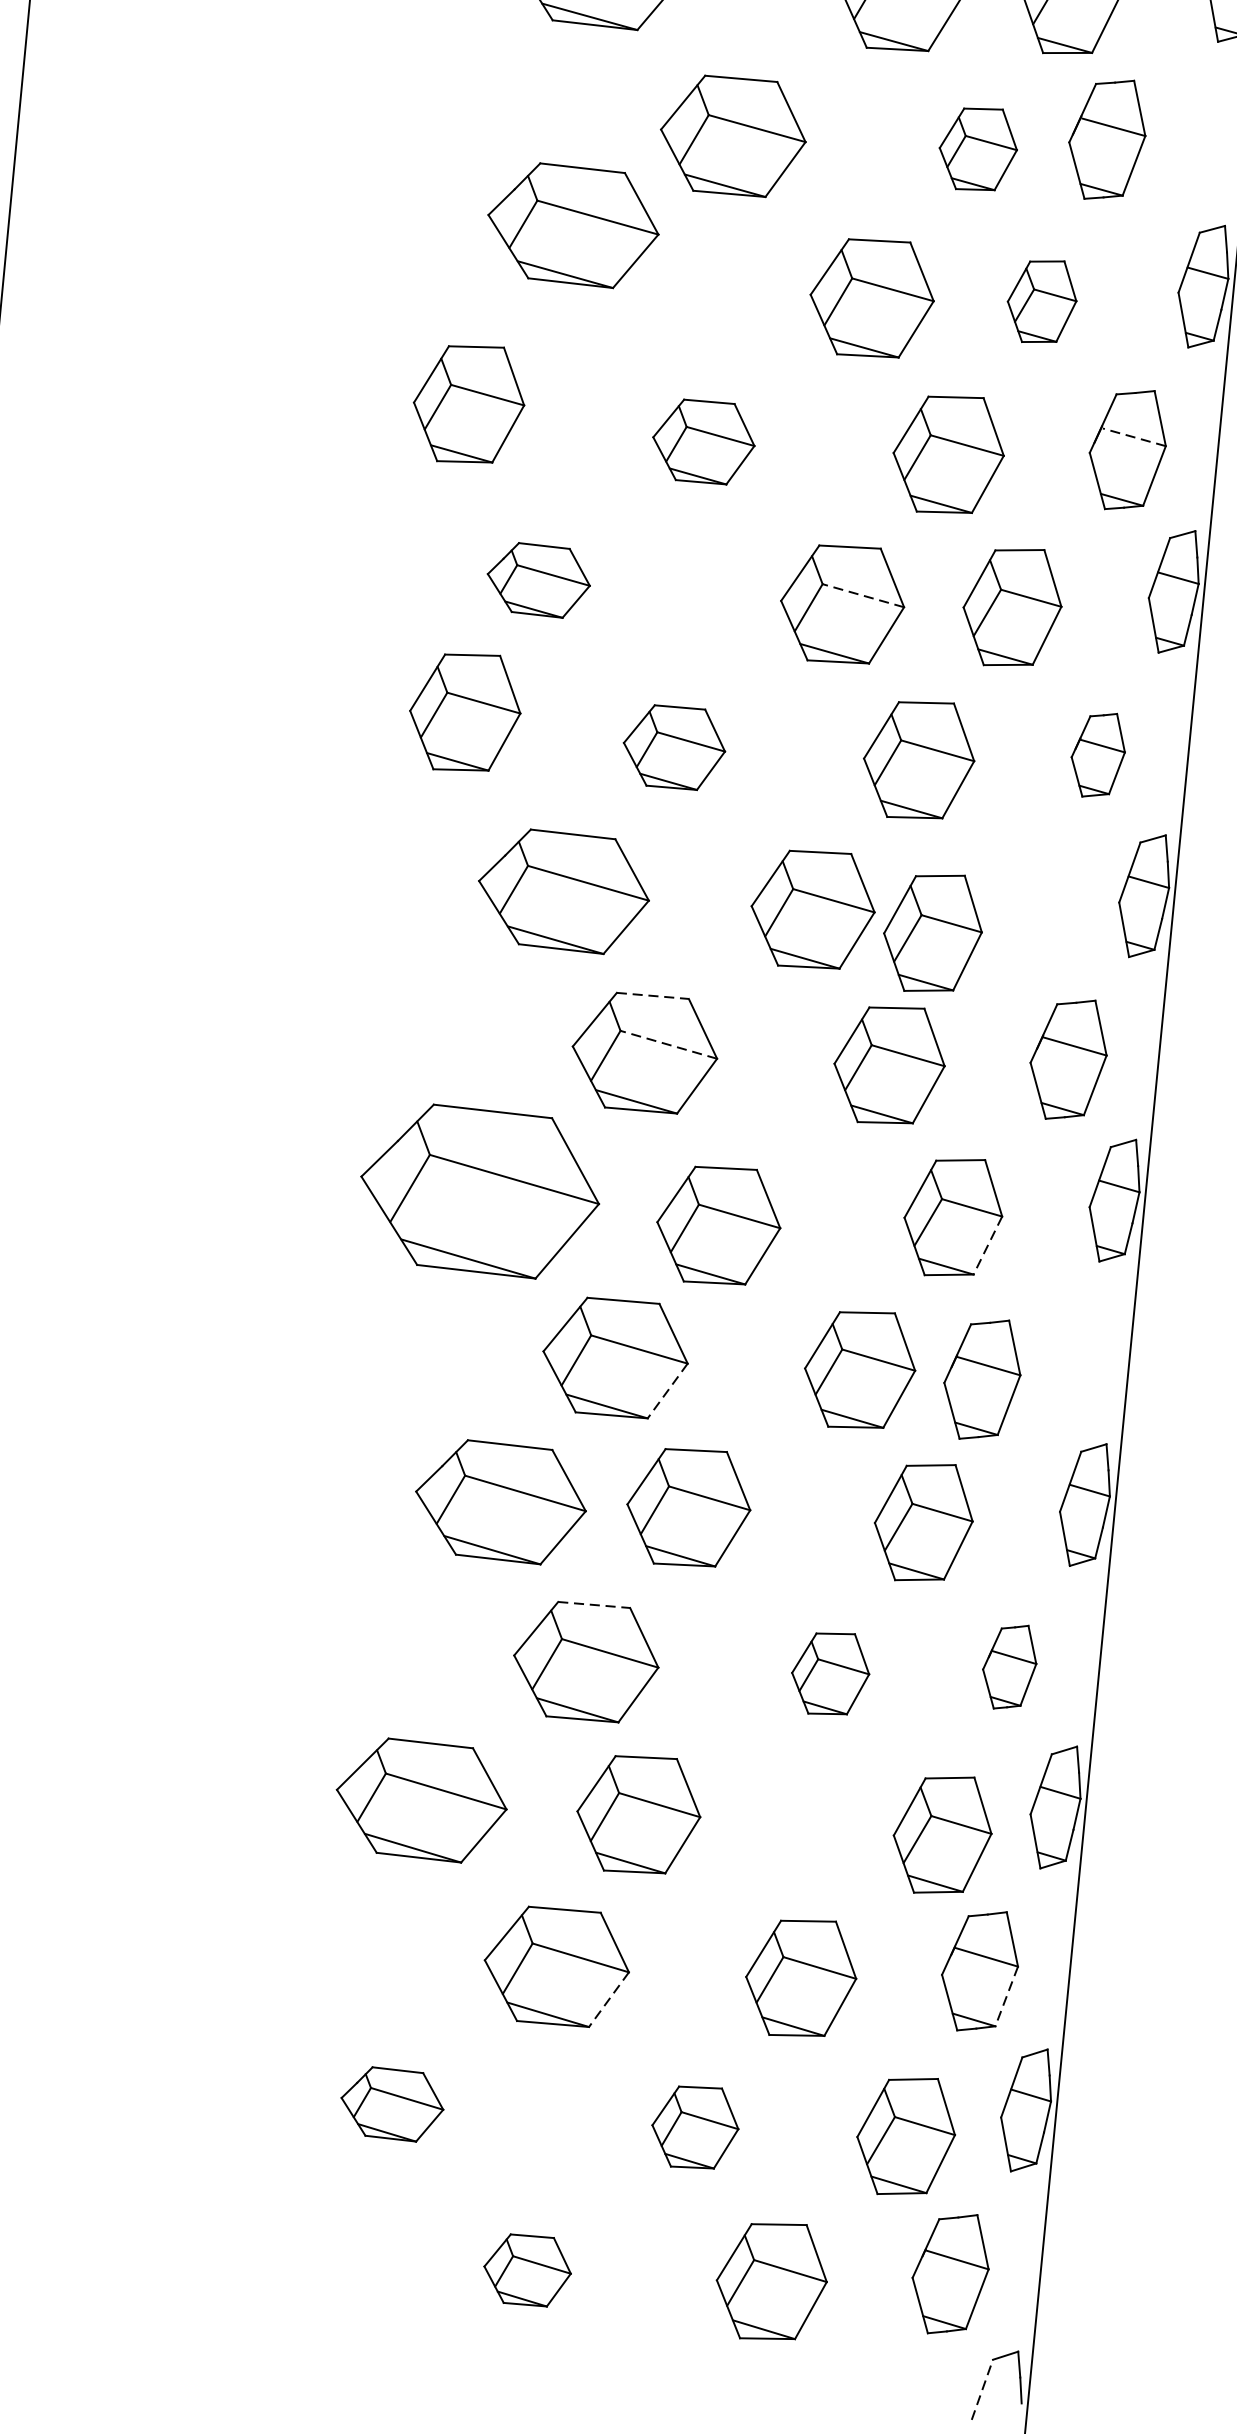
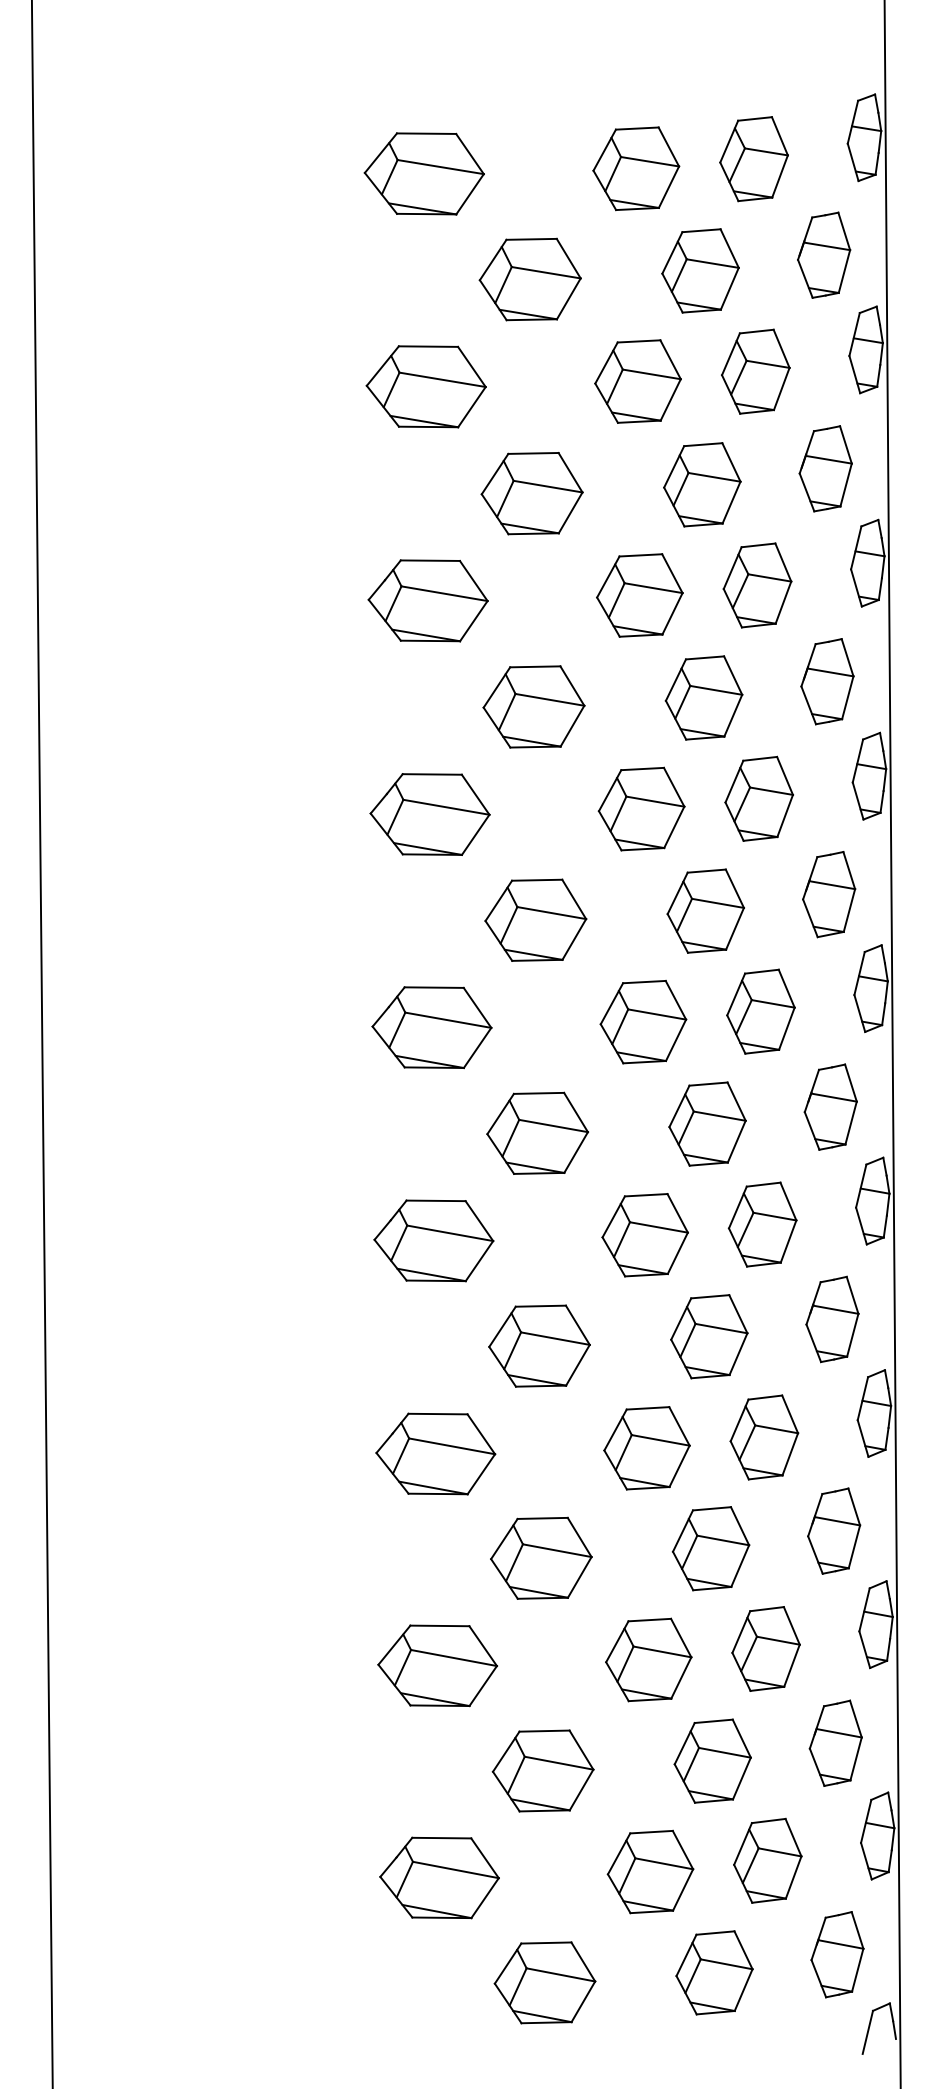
part: (1106, 139) -> (825, 468), moved
part: (978, 148) -> (702, 484), size x1.43
part: (572, 224) -> (427, 600), moved
part: (1042, 301) -> (757, 585), size x1.43
part: (468, 403) -> (368, 697), removed
line: (1134, 437) -> (831, 672), dashed -> solid
part: (703, 441) -> (533, 706), size x1.43
part: (538, 580) -> (429, 814), size x1.67
line: (862, 595) -> (654, 801), dashed -> solid
part: (464, 711) -> (388, 910), removed
part: (674, 746) -> (535, 919), size x1.43
part: (1098, 754) -> (829, 894), size x1.43
part: (563, 891) -> (431, 1027), moved
part: (932, 932) -> (760, 1011), moved
line: (653, 996) -> (539, 1093), dashed -> solid
line: (668, 1045) -> (553, 1126), dashed -> solid
part: (479, 1190) -> (433, 1240), size x0.71
part: (717, 1225) -> (644, 1235), moved
line: (987, 1246) -> (788, 1242), dashed -> solid
part: (982, 1379) -> (832, 1319), moved
line: (667, 1391) -> (577, 1365), dashed -> solid
part: (500, 1501) -> (435, 1453), moved
part: (688, 1507) -> (646, 1448), moved
line: (595, 1605) -> (543, 1518), dashed -> solid
part: (1010, 1666) -> (834, 1530), size x1.43
part: (829, 1673) -> (710, 1548), size x1.43
part: (638, 1813) -> (648, 1659), moved
part: (941, 1834) -> (765, 1648), moved
line: (1005, 1997) -> (855, 1759), dashed -> solid
line: (608, 2000) -> (581, 1790), dashed -> solid
part: (392, 2103) -> (439, 1877), size x1.67
part: (695, 2126) -> (650, 1871), size x1.43
part: (905, 2135) -> (767, 1860), moved
part: (526, 2269) -> (544, 1982), size x1.67
line: (982, 2388) -> (867, 2031), dashed -> solid

